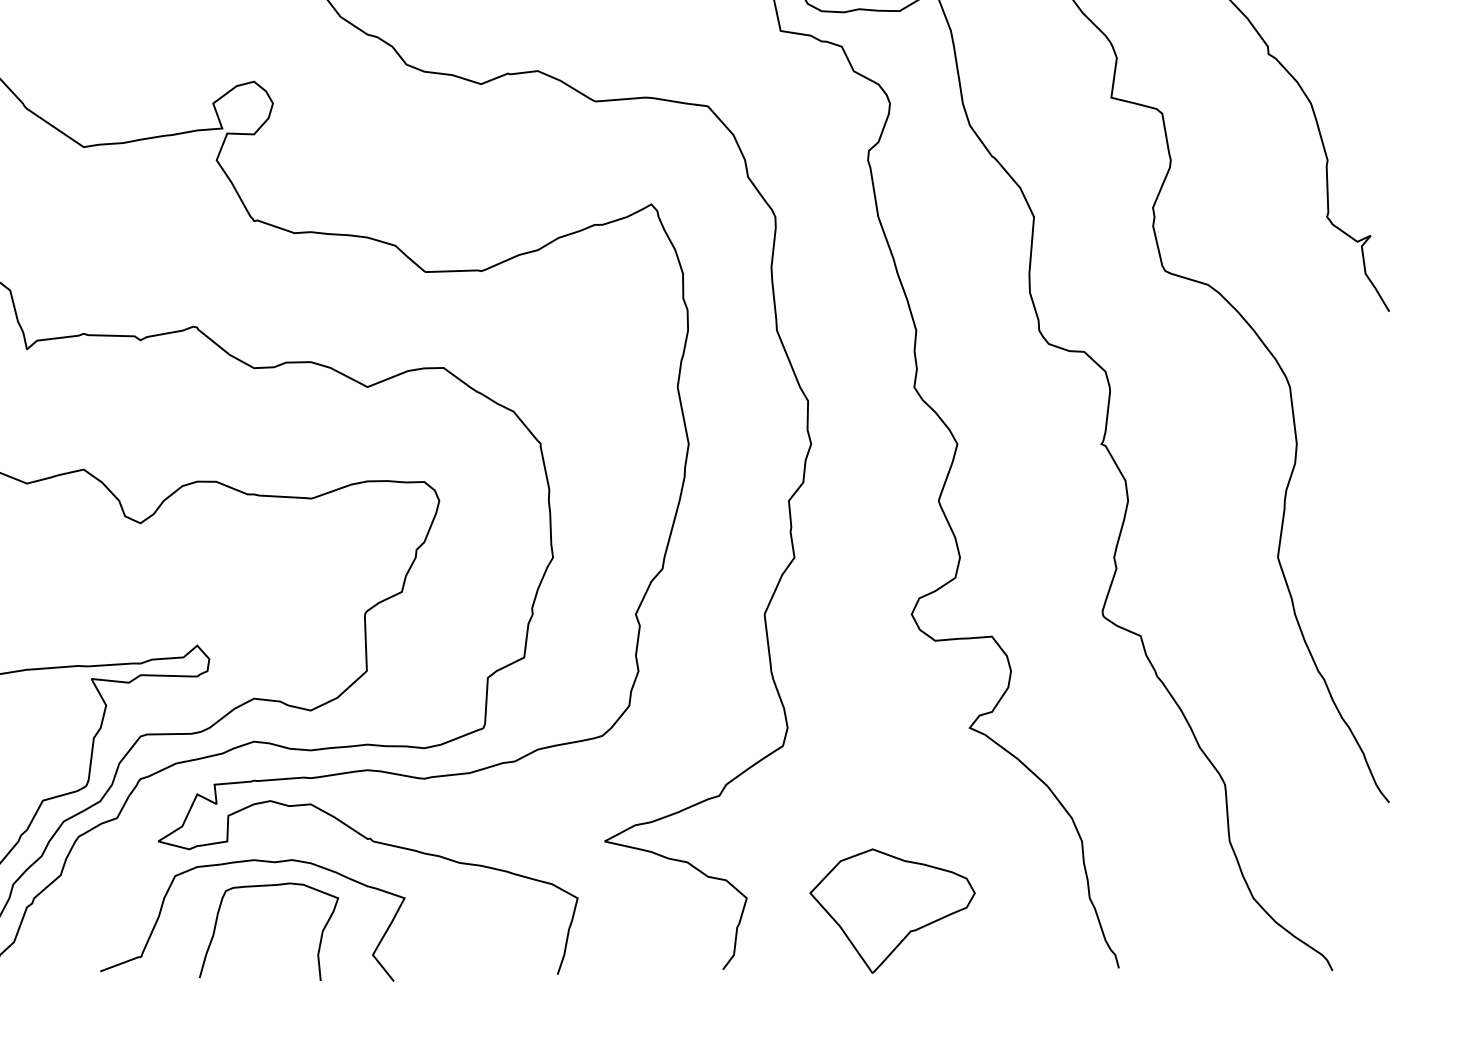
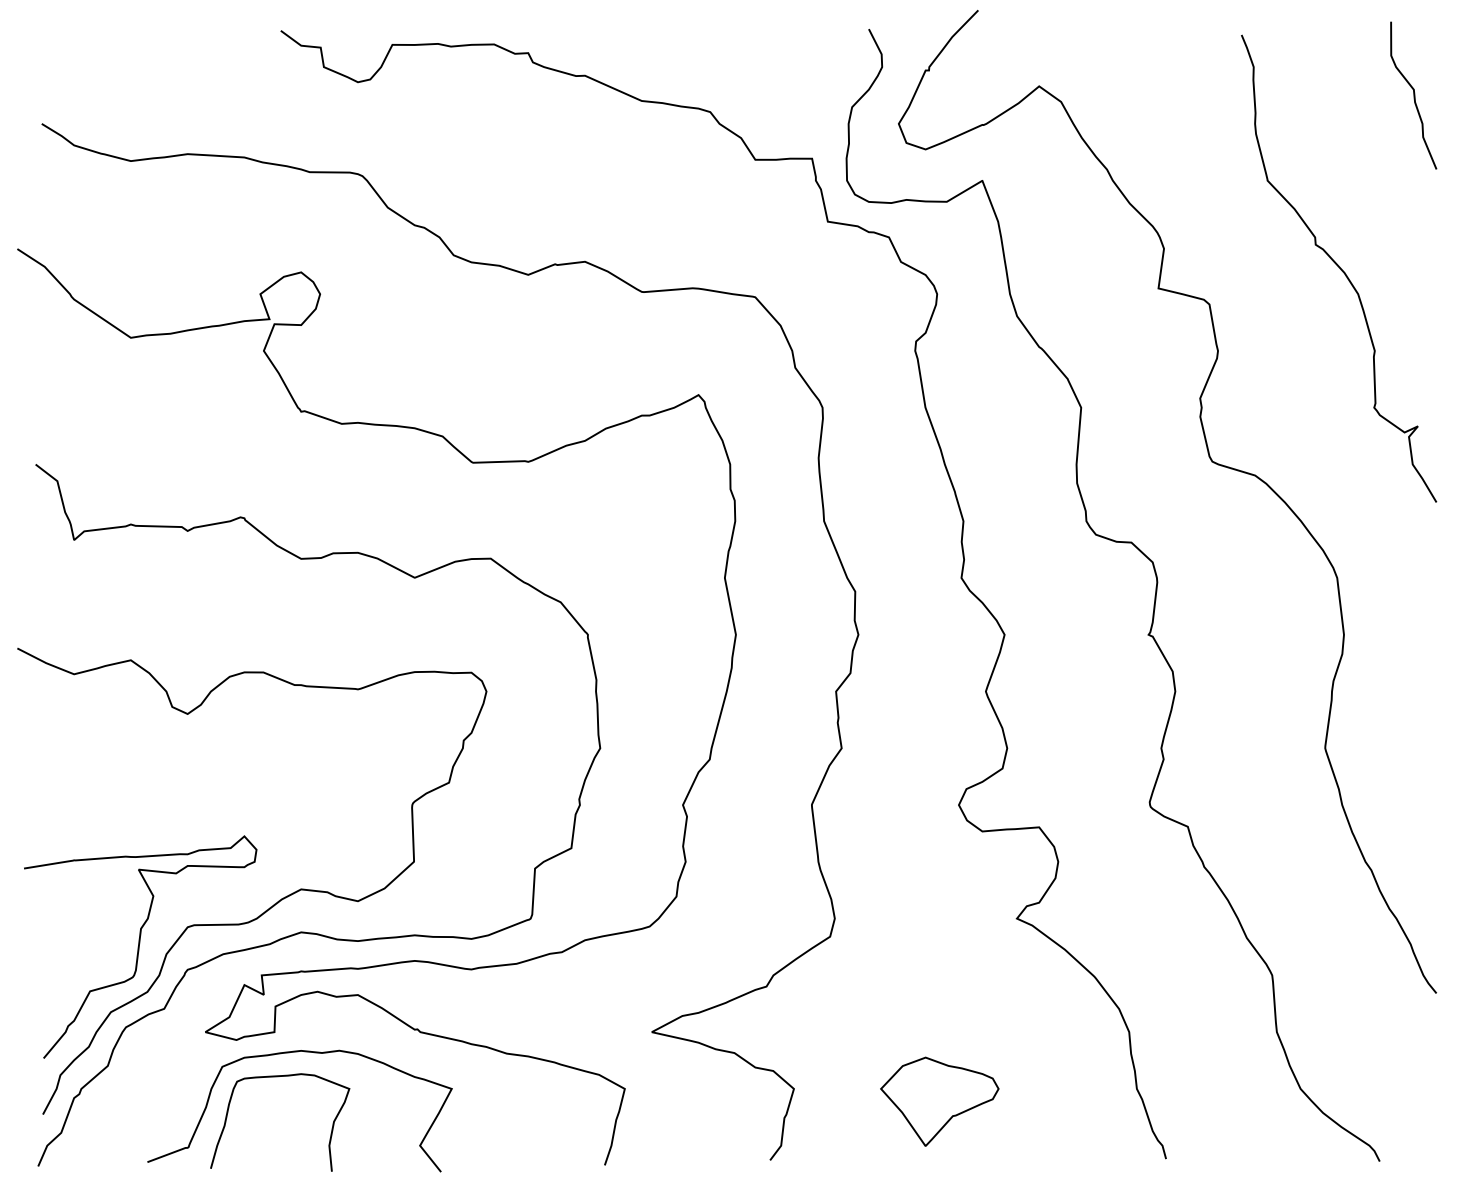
curve: (267, 886) -> (278, 1077), moved
part: (892, 910) -> (939, 1101), size x0.71

